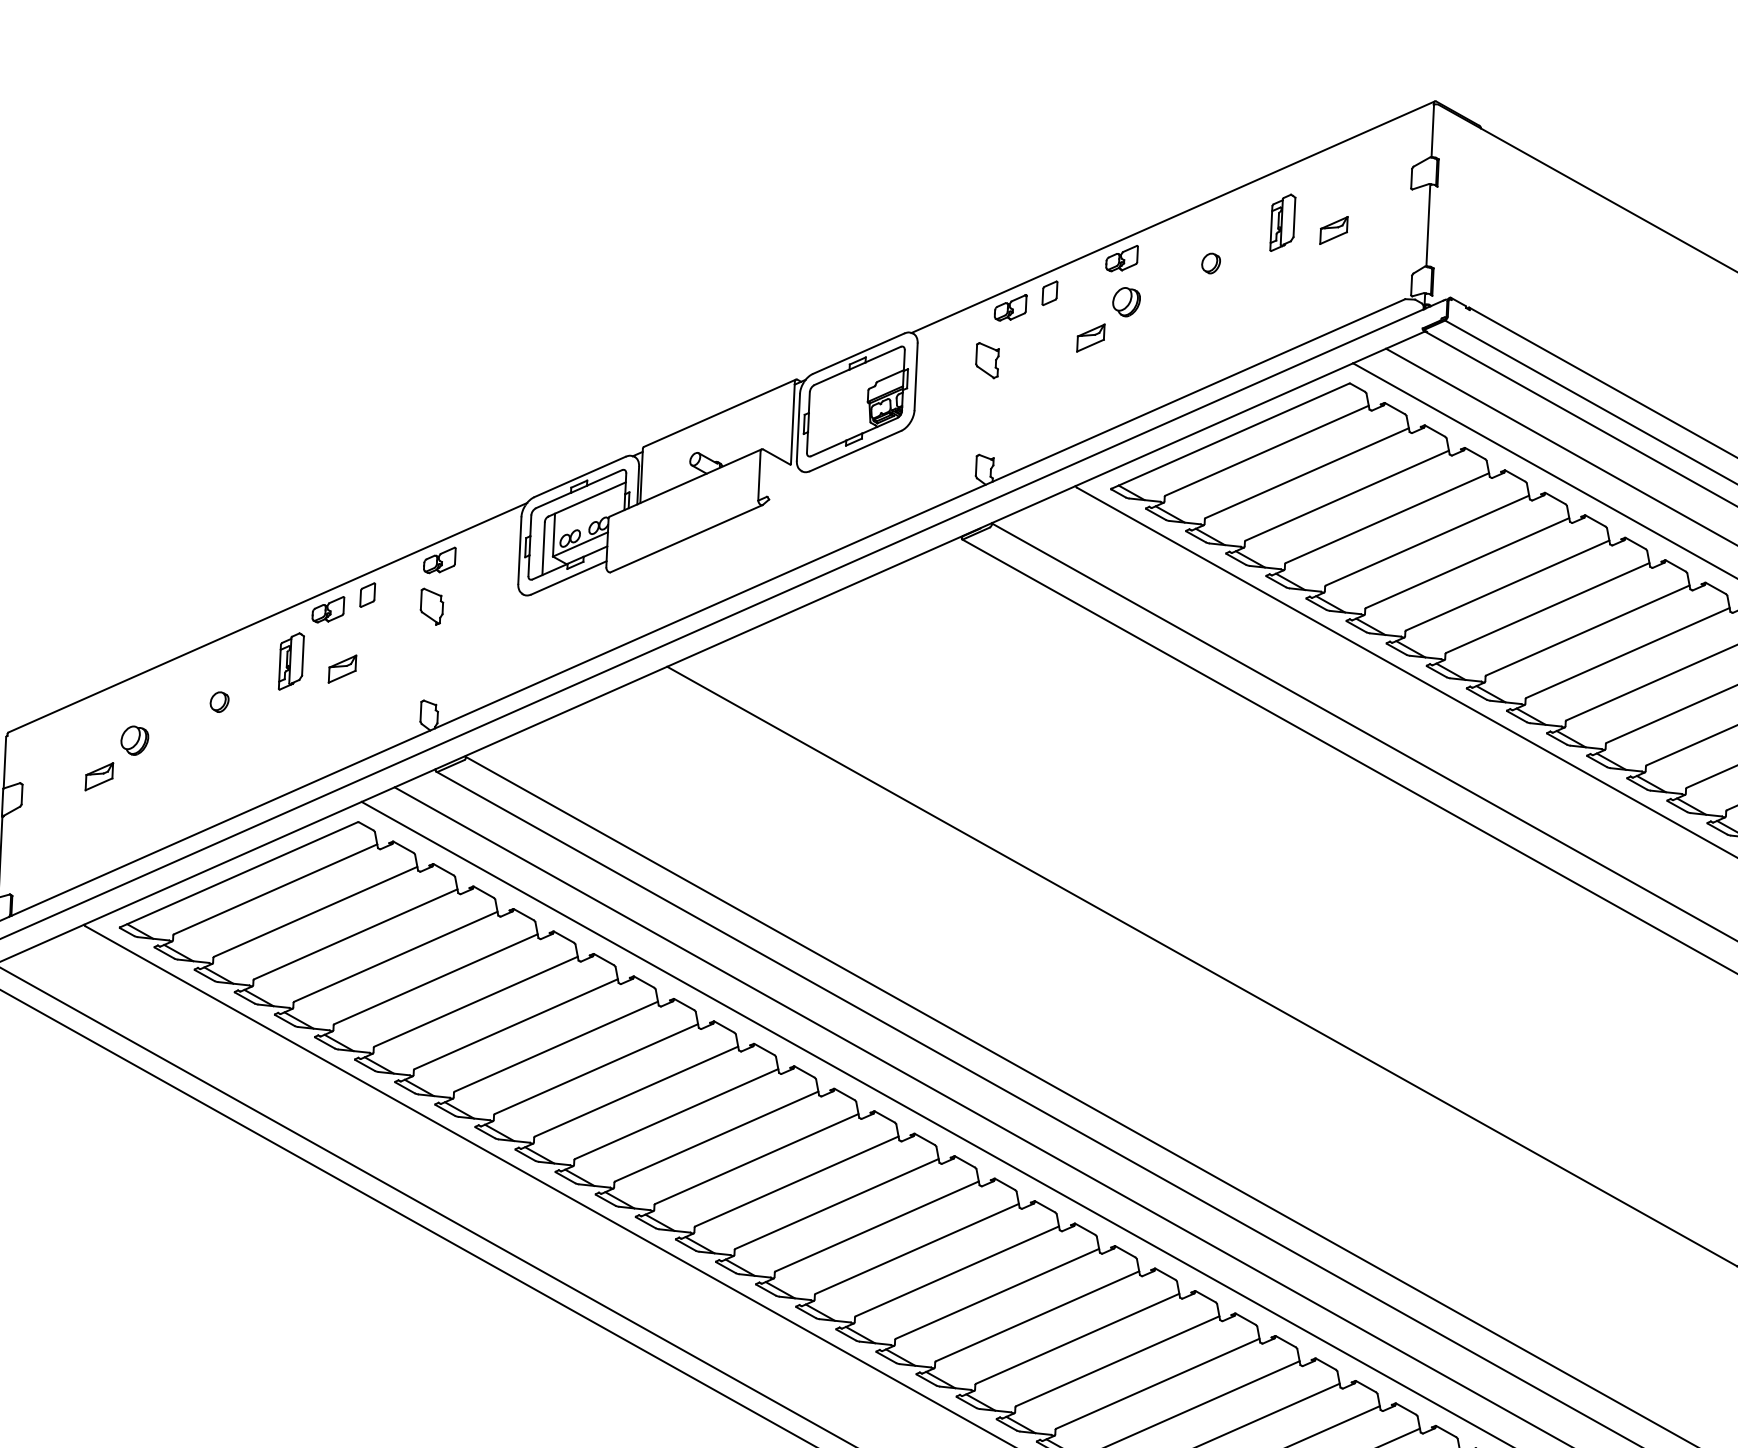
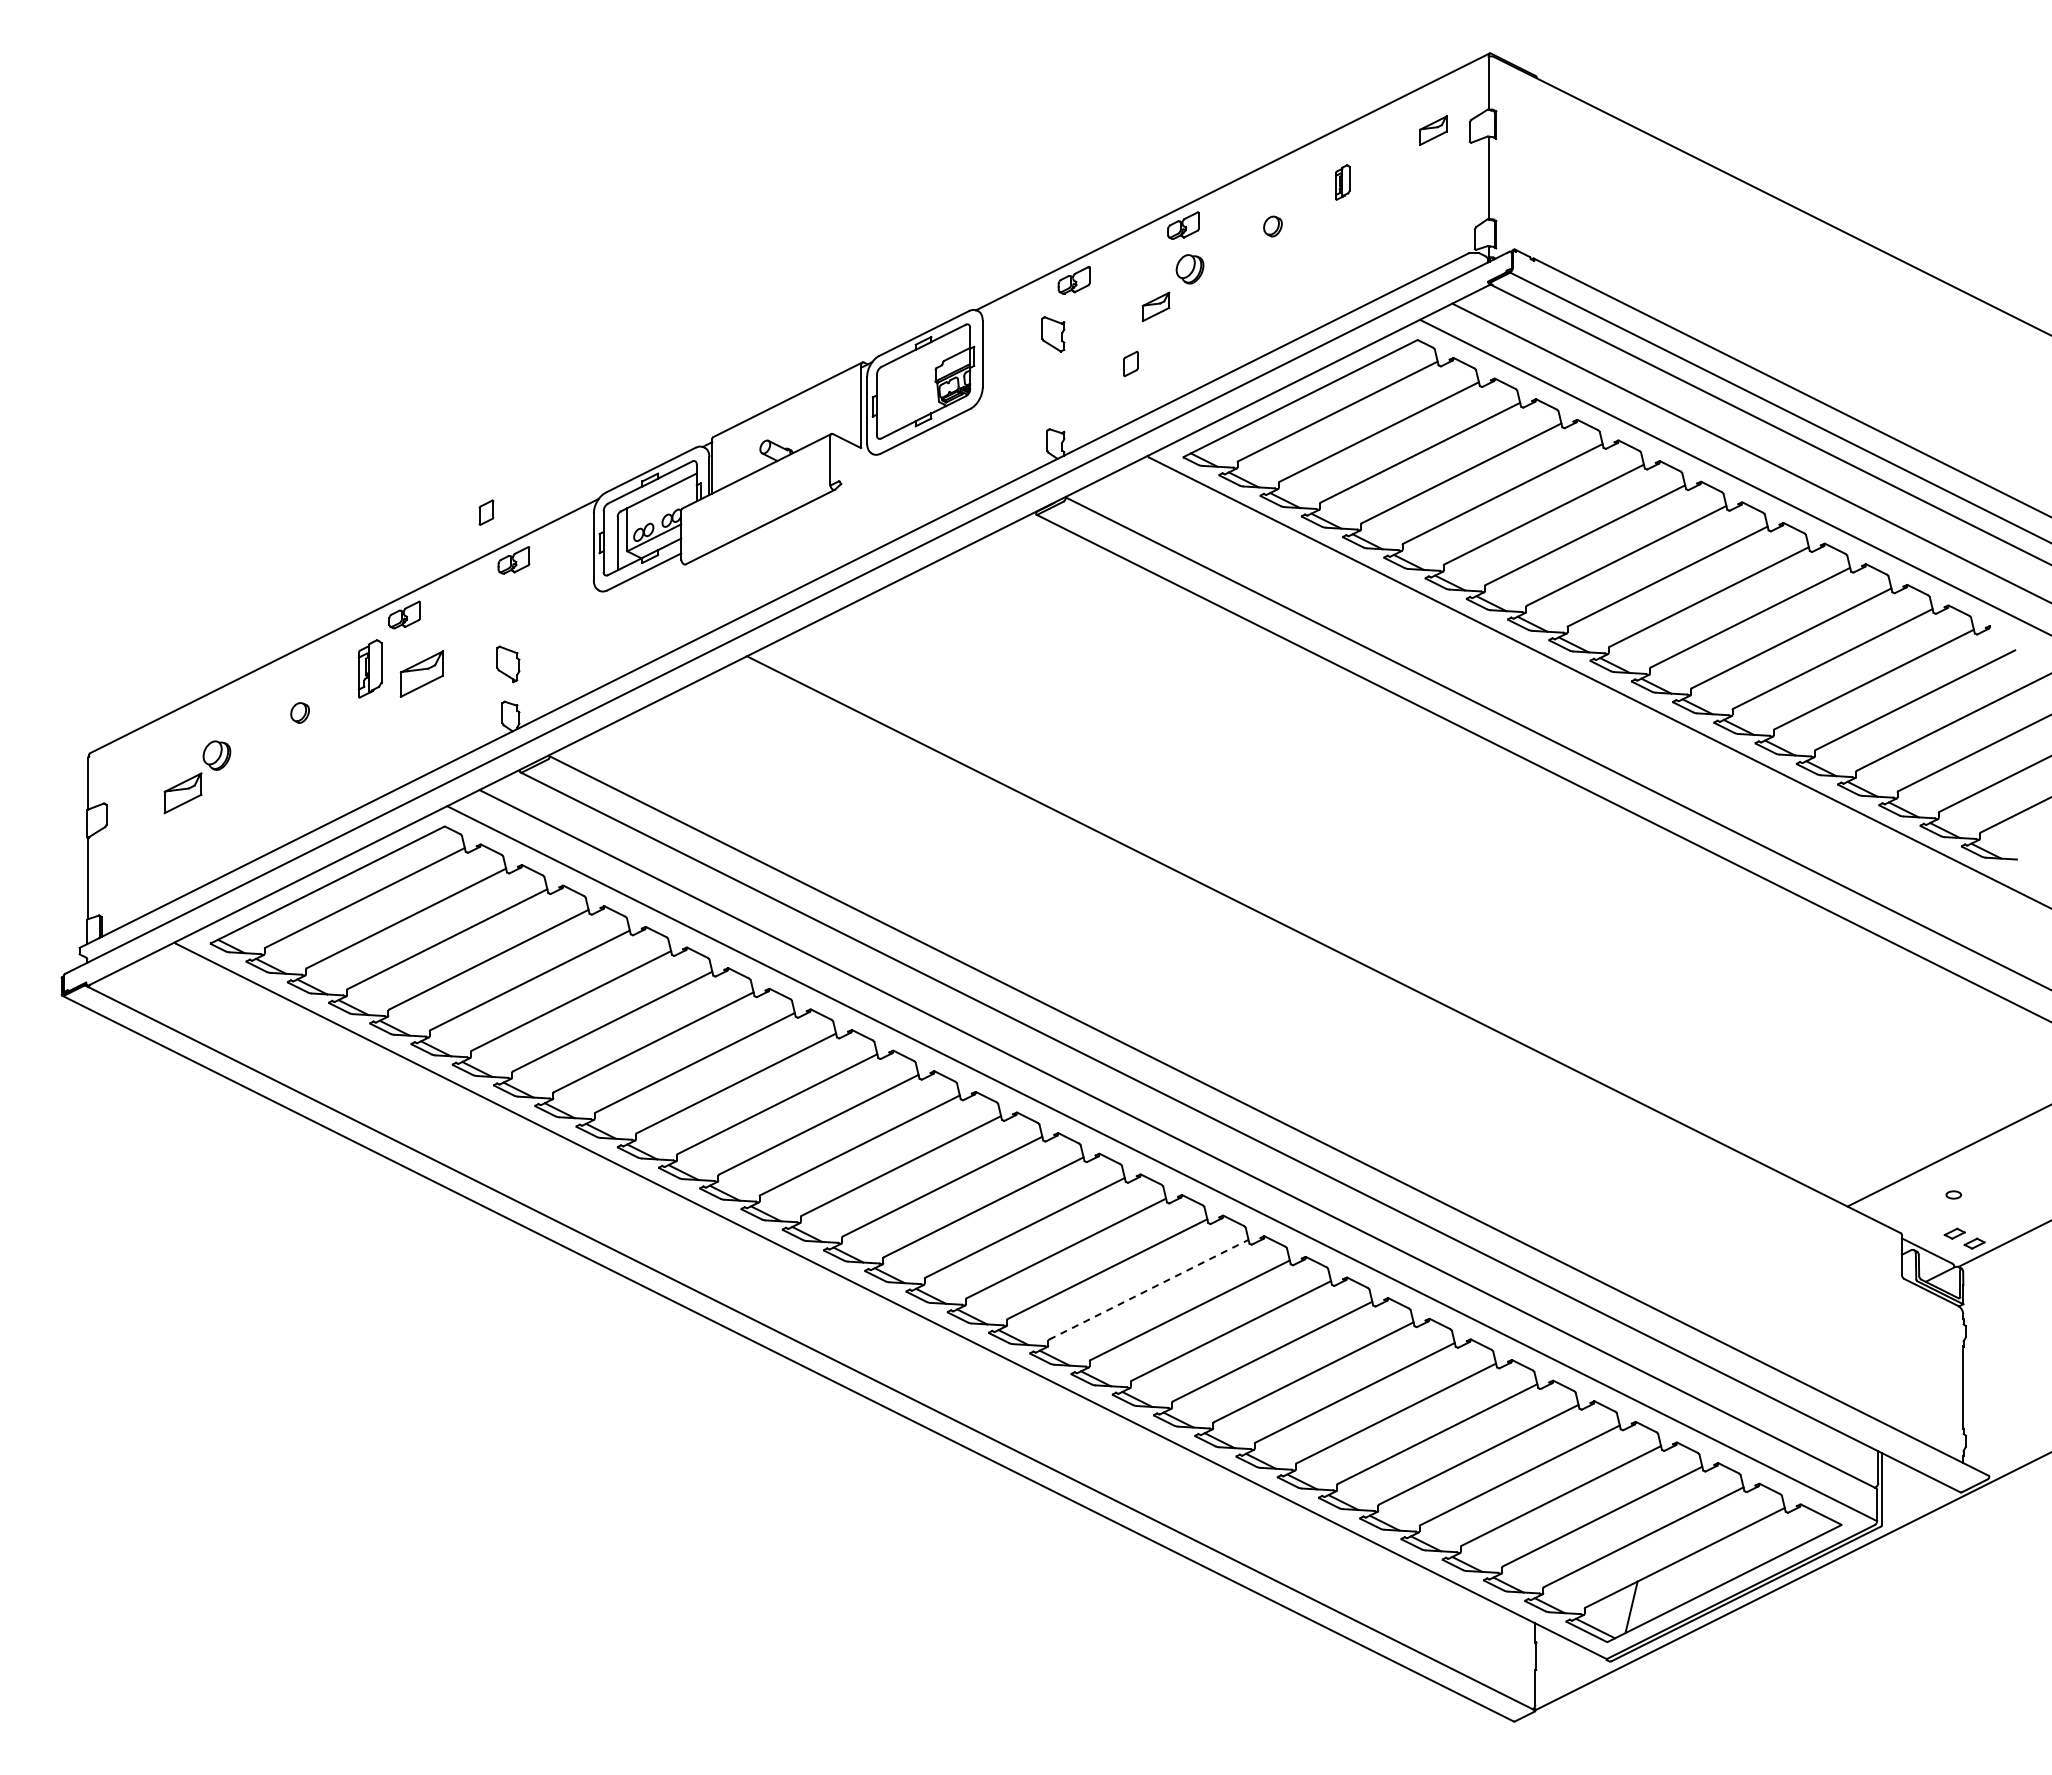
part: (1282, 222) -> (1342, 182), size x0.6
part: (1333, 230) -> (1433, 130), moved
part: (1049, 293) -> (1130, 364), moved
part: (367, 594) -> (486, 512), moved
part: (432, 606) -> (508, 664), moved
part: (342, 668) -> (421, 673), size x1.6
part: (99, 776) -> (183, 793), size x1.4
line: (1038, 1316) -> (1149, 1289), solid -> dashed

